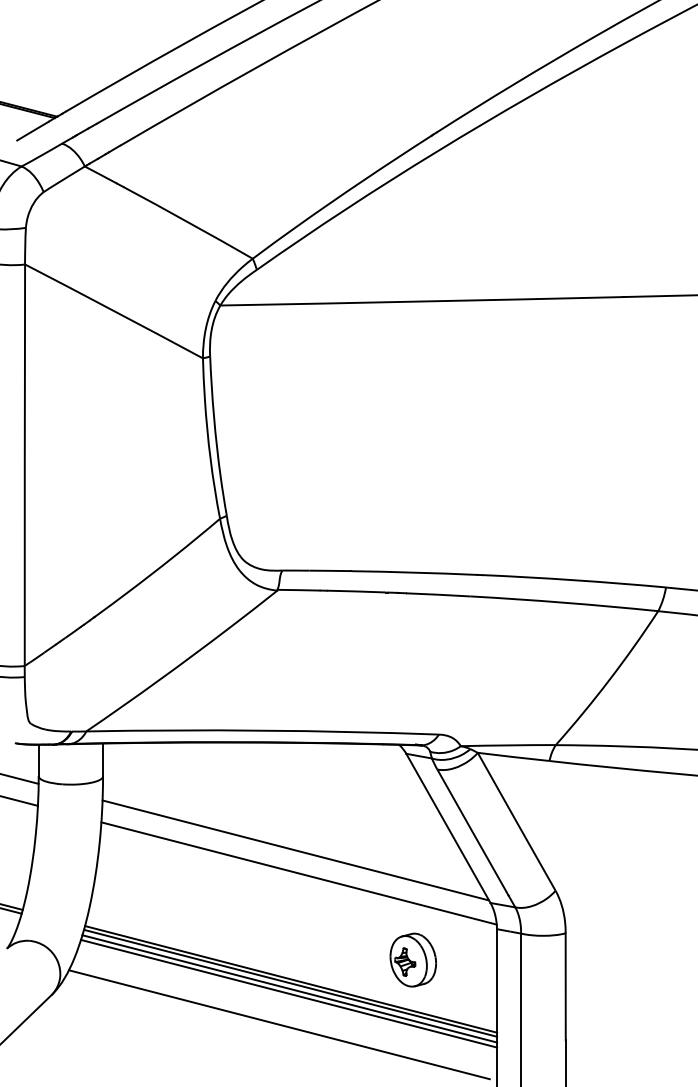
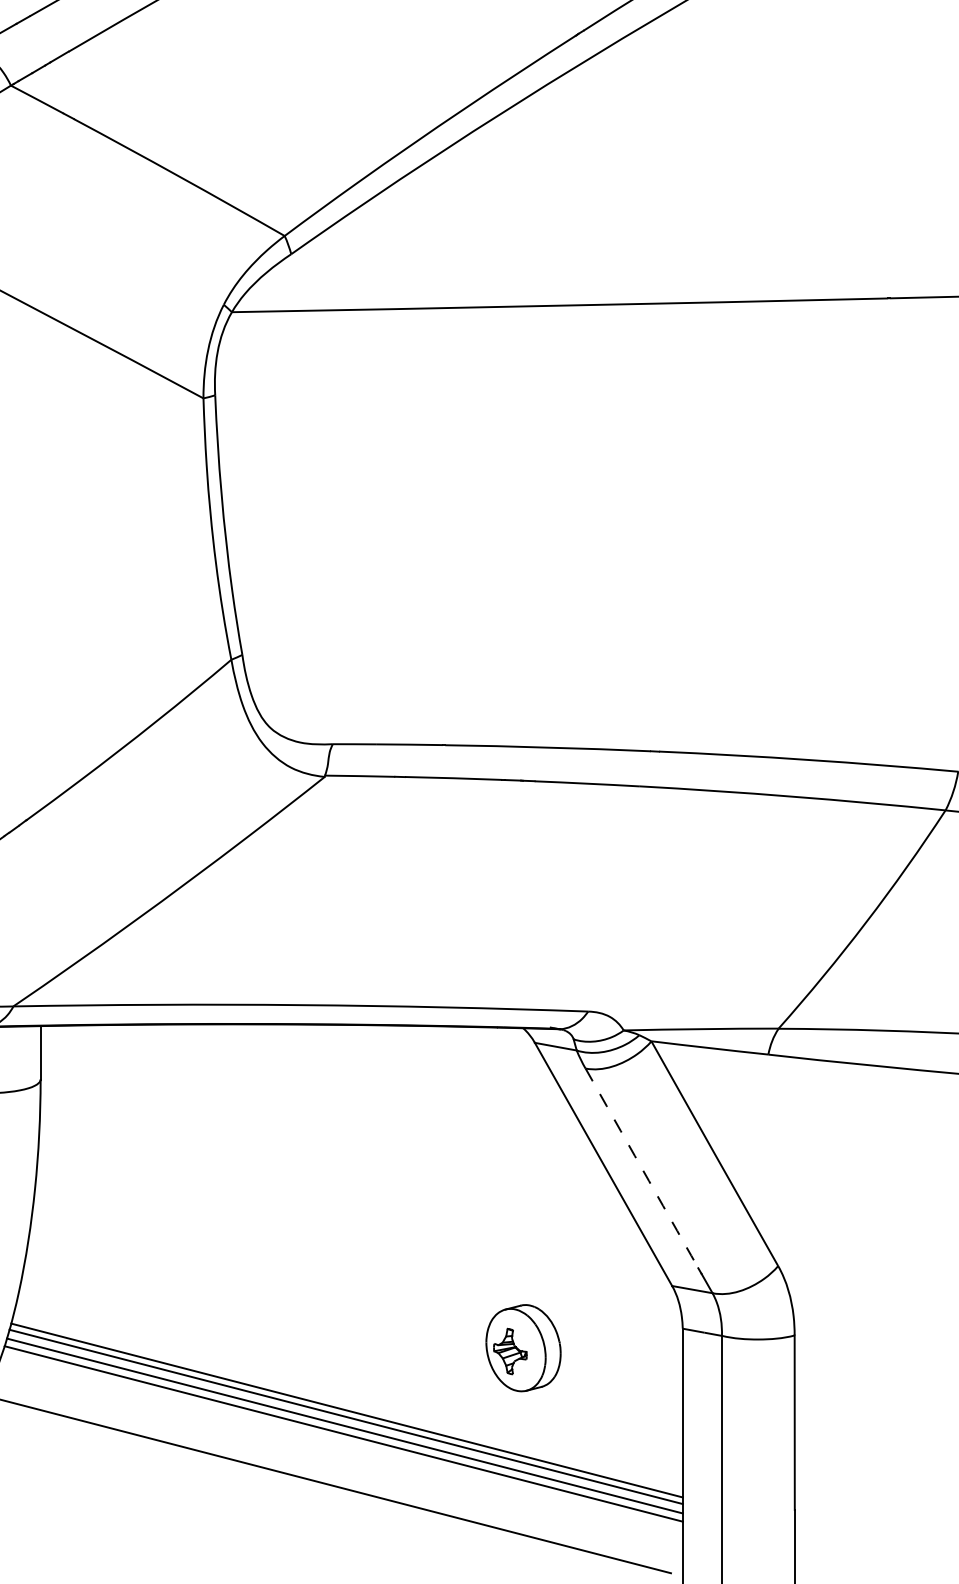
arc: (471, 830) -> (641, 1167), solid -> dashed
line: (295, 850) -> (354, 1200), removed
line: (298, 873) -> (359, 1237), removed
part: (412, 959) -> (522, 1347), moved

